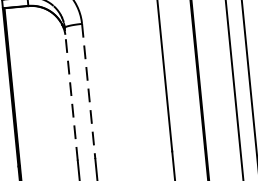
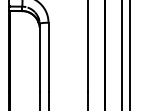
line: (88, 91) -> (48, 57), dashed -> solid
line: (71, 93) -> (39, 57), dashed -> solid

